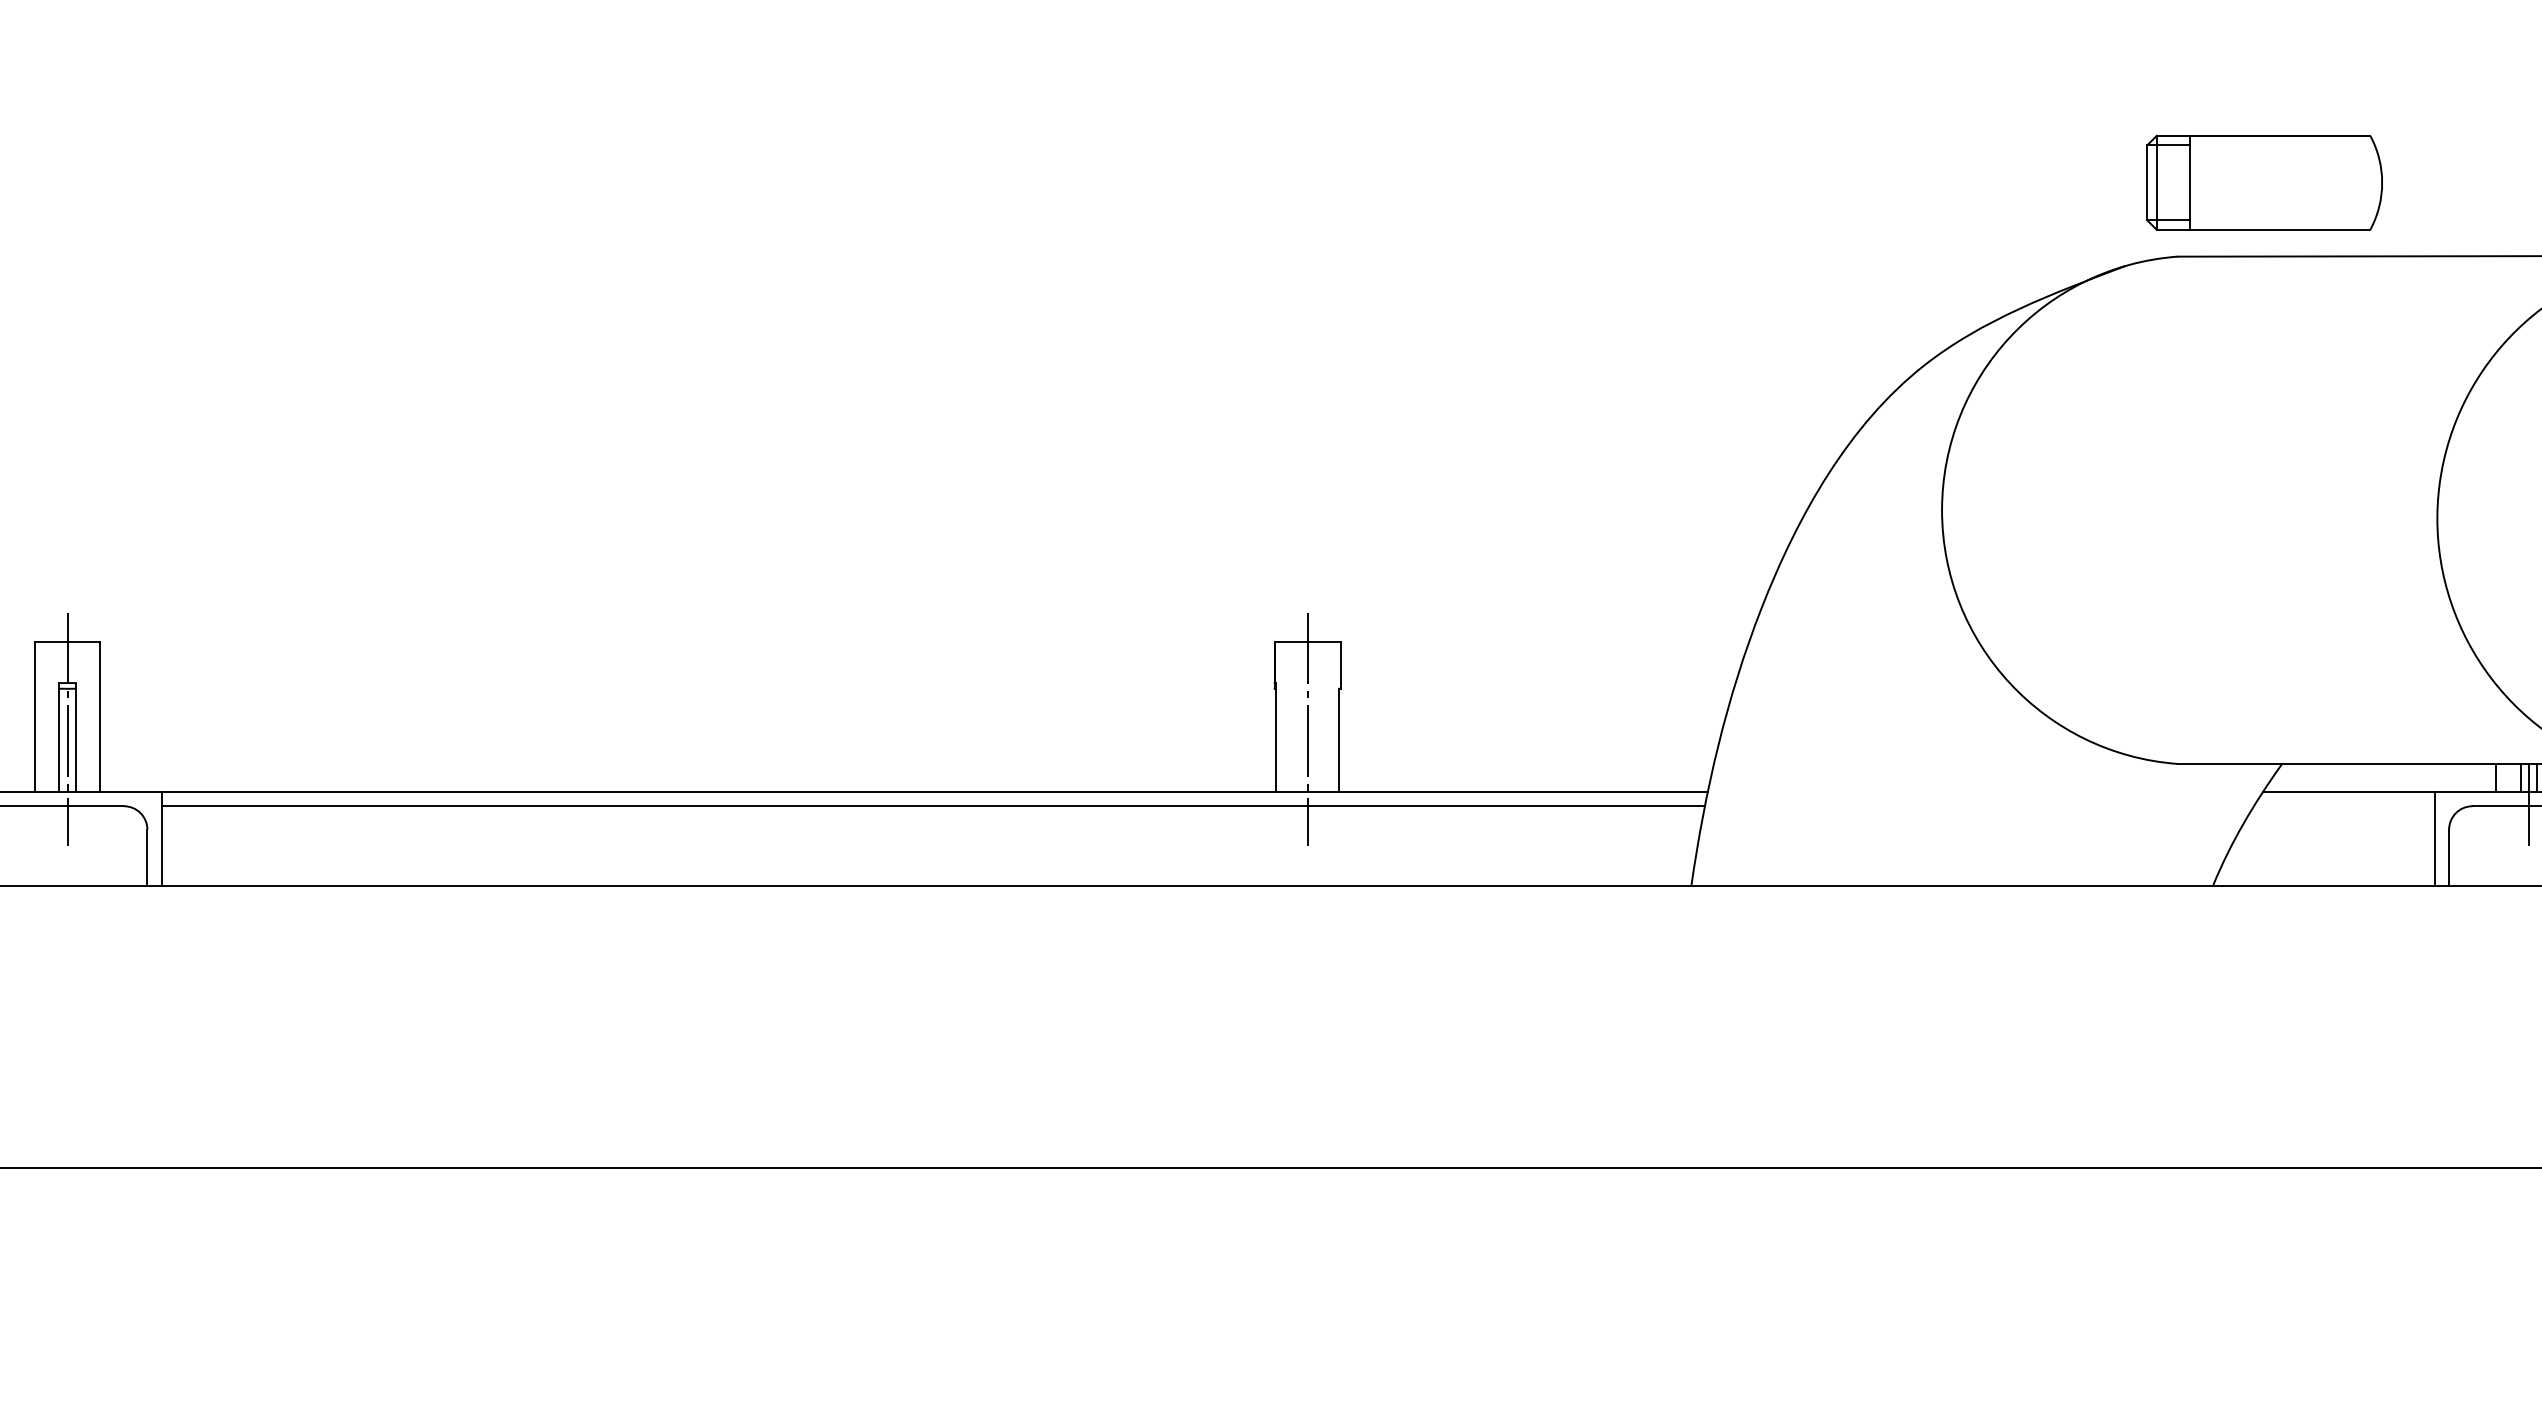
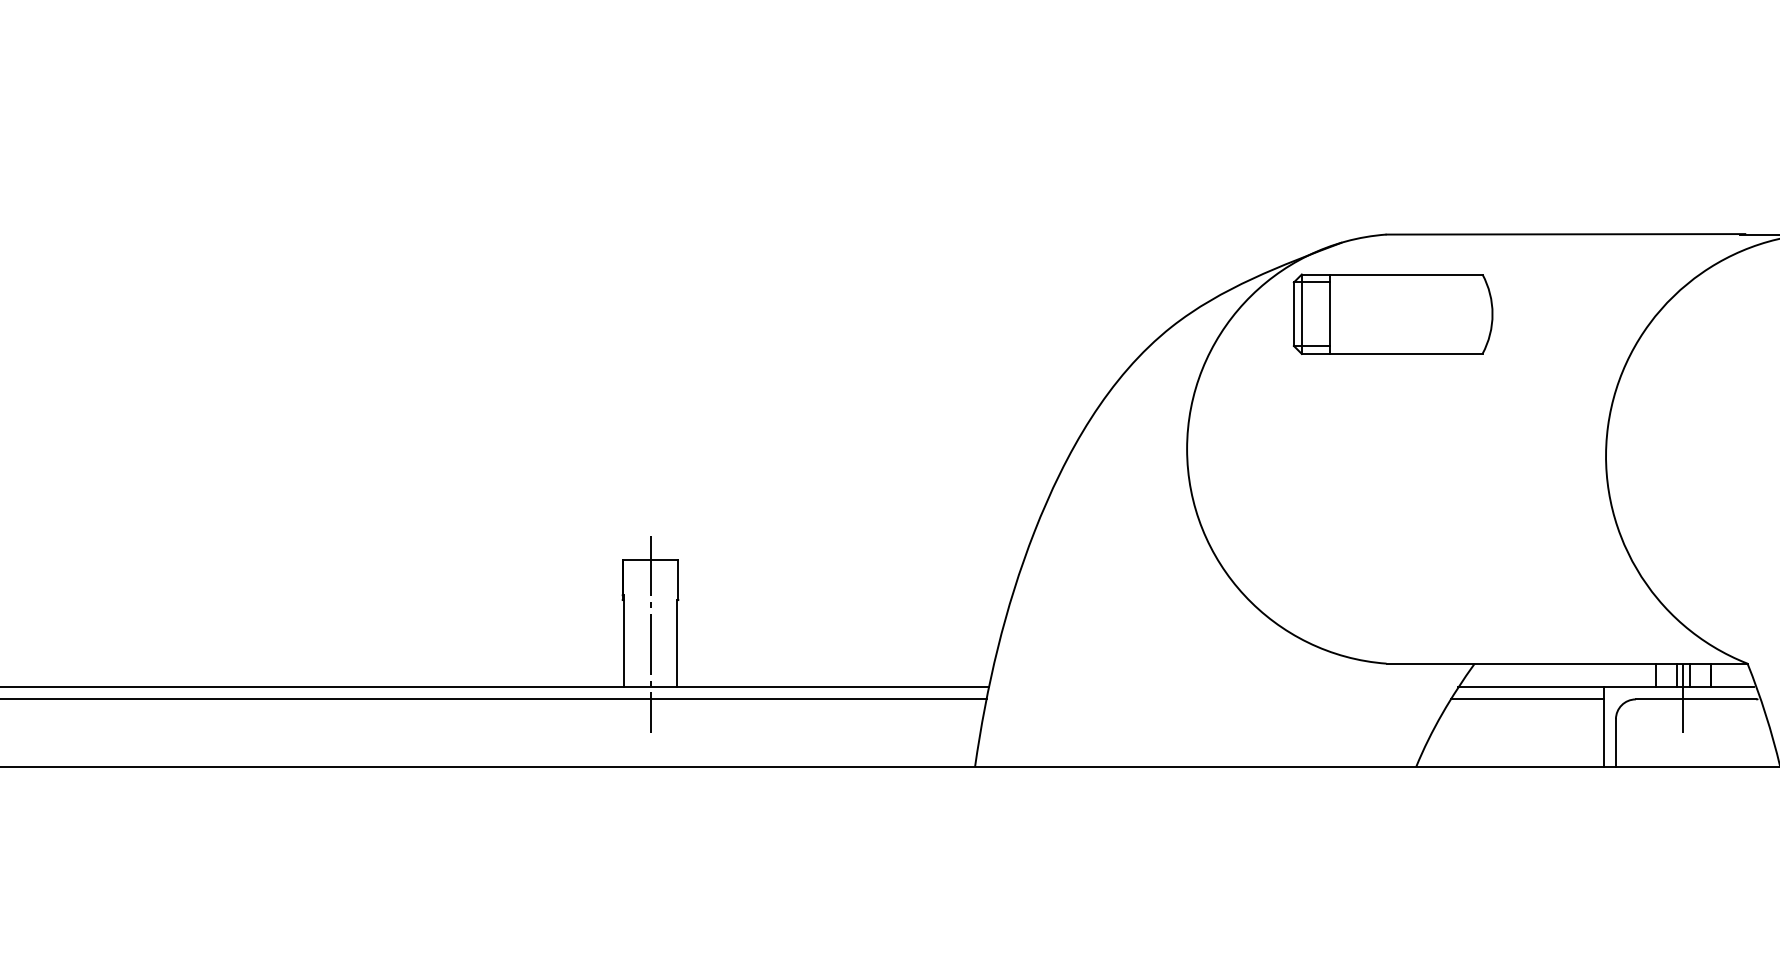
part: (2264, 182) -> (1393, 313), moved
line: (2343, 806) -> (1526, 699), added

